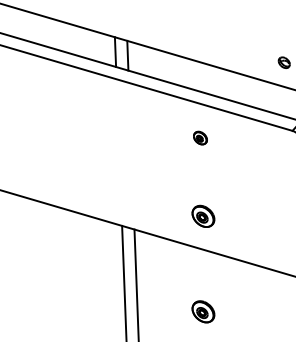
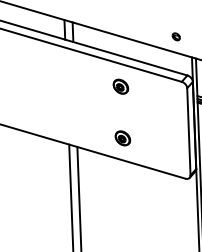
part: (199, 137) -> (120, 86), size x1.67
part: (202, 312) -> (122, 201), removed

